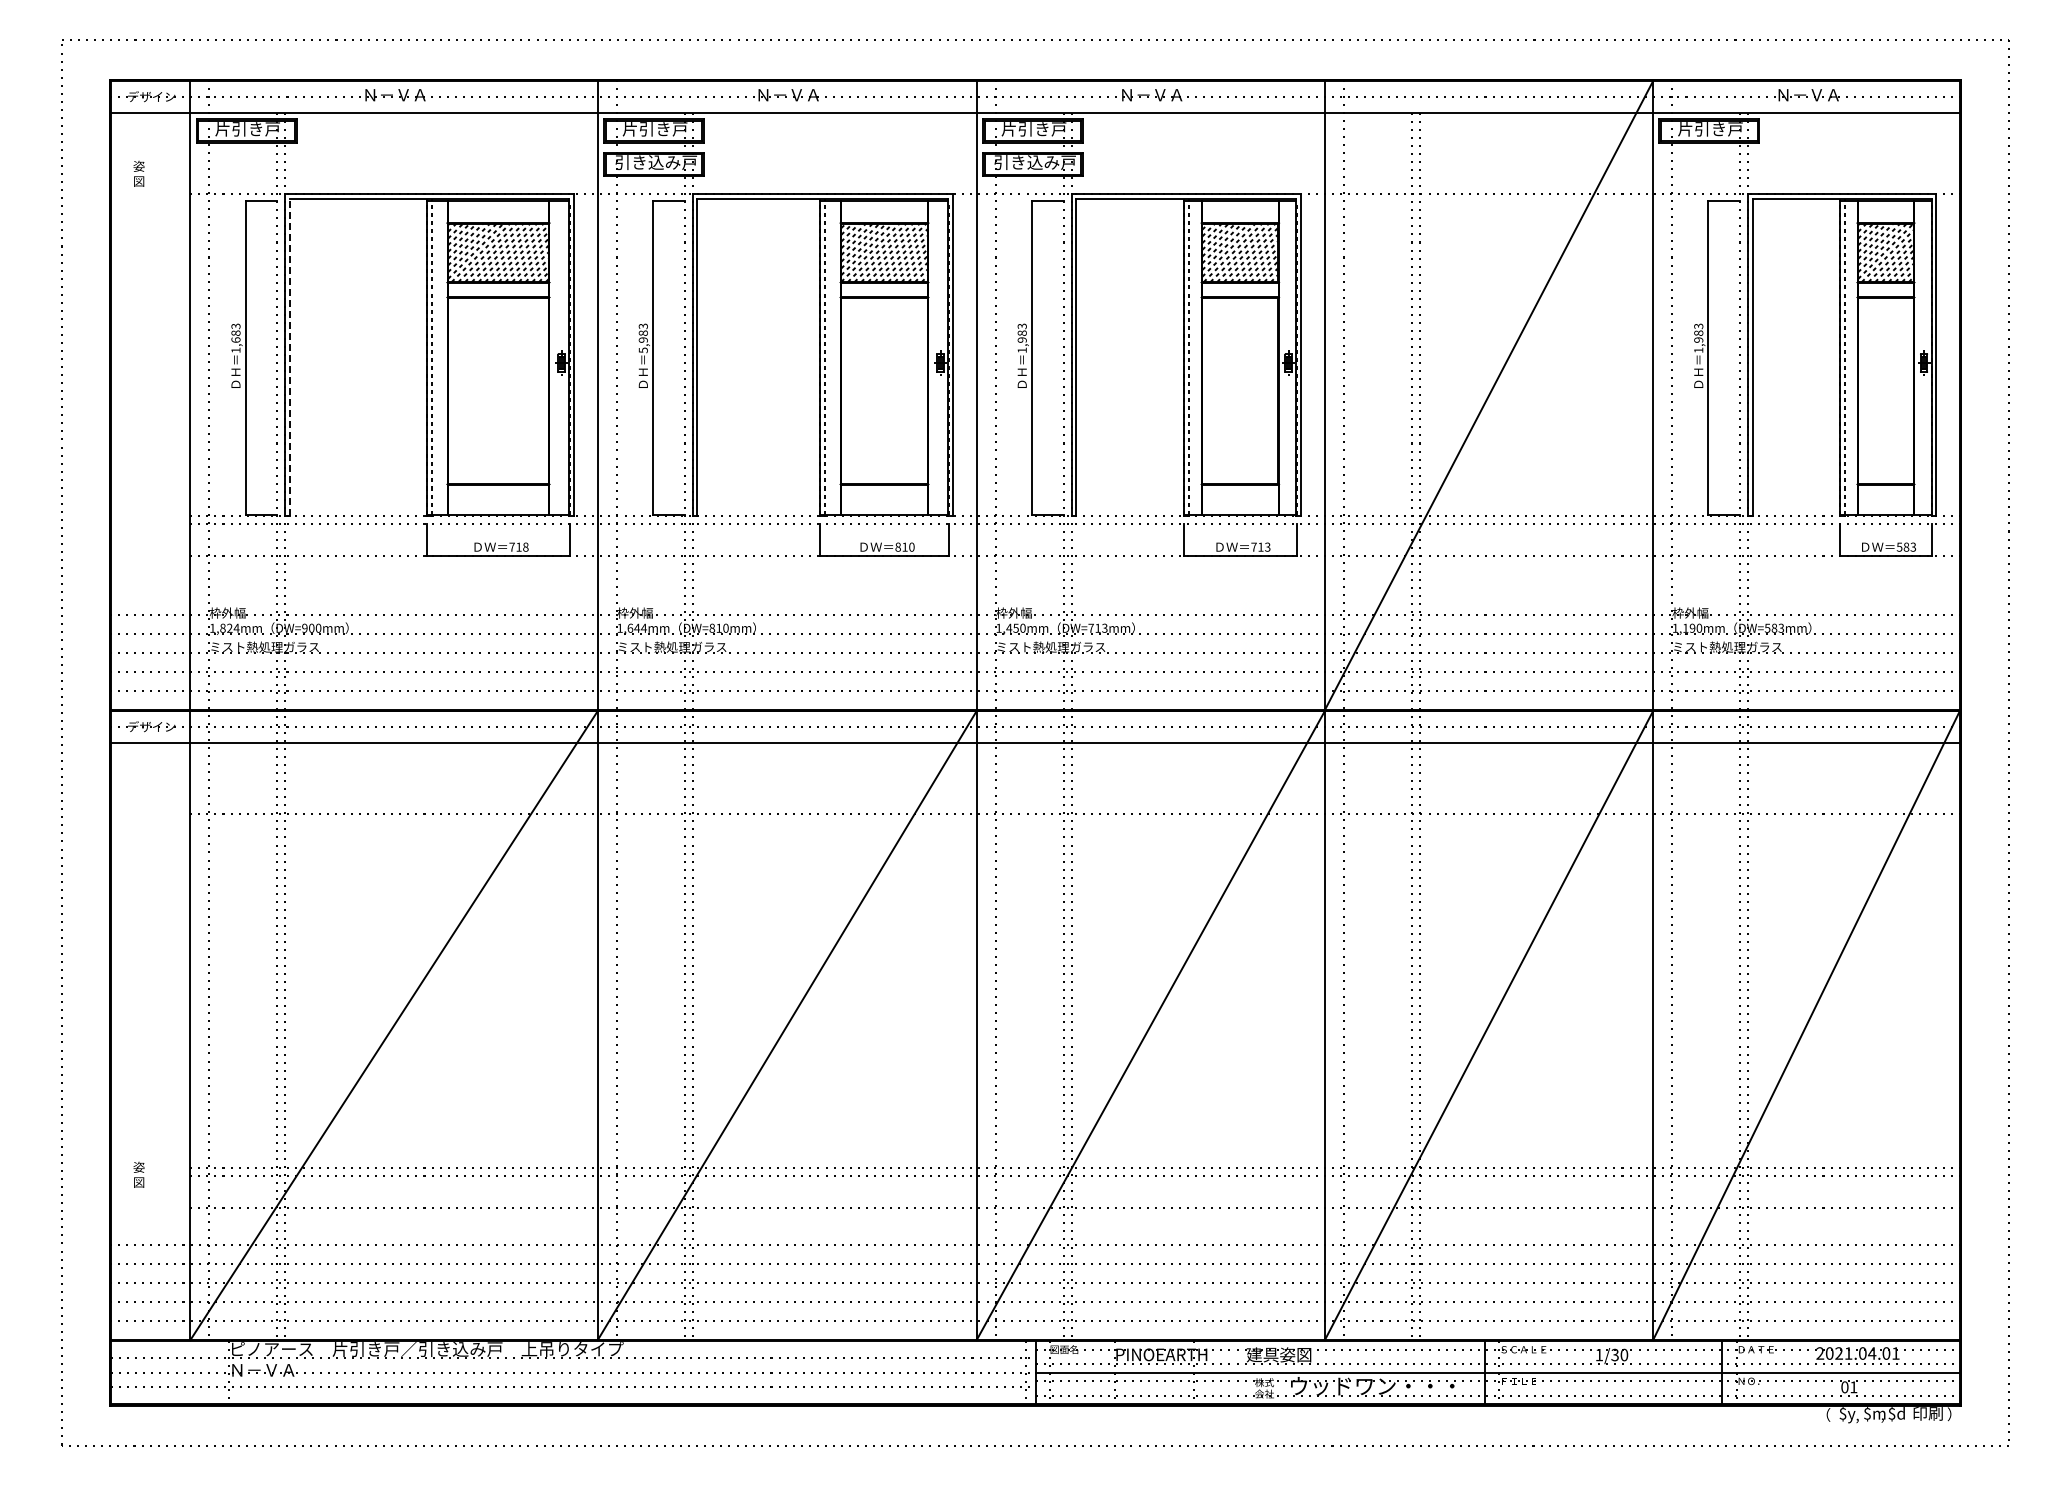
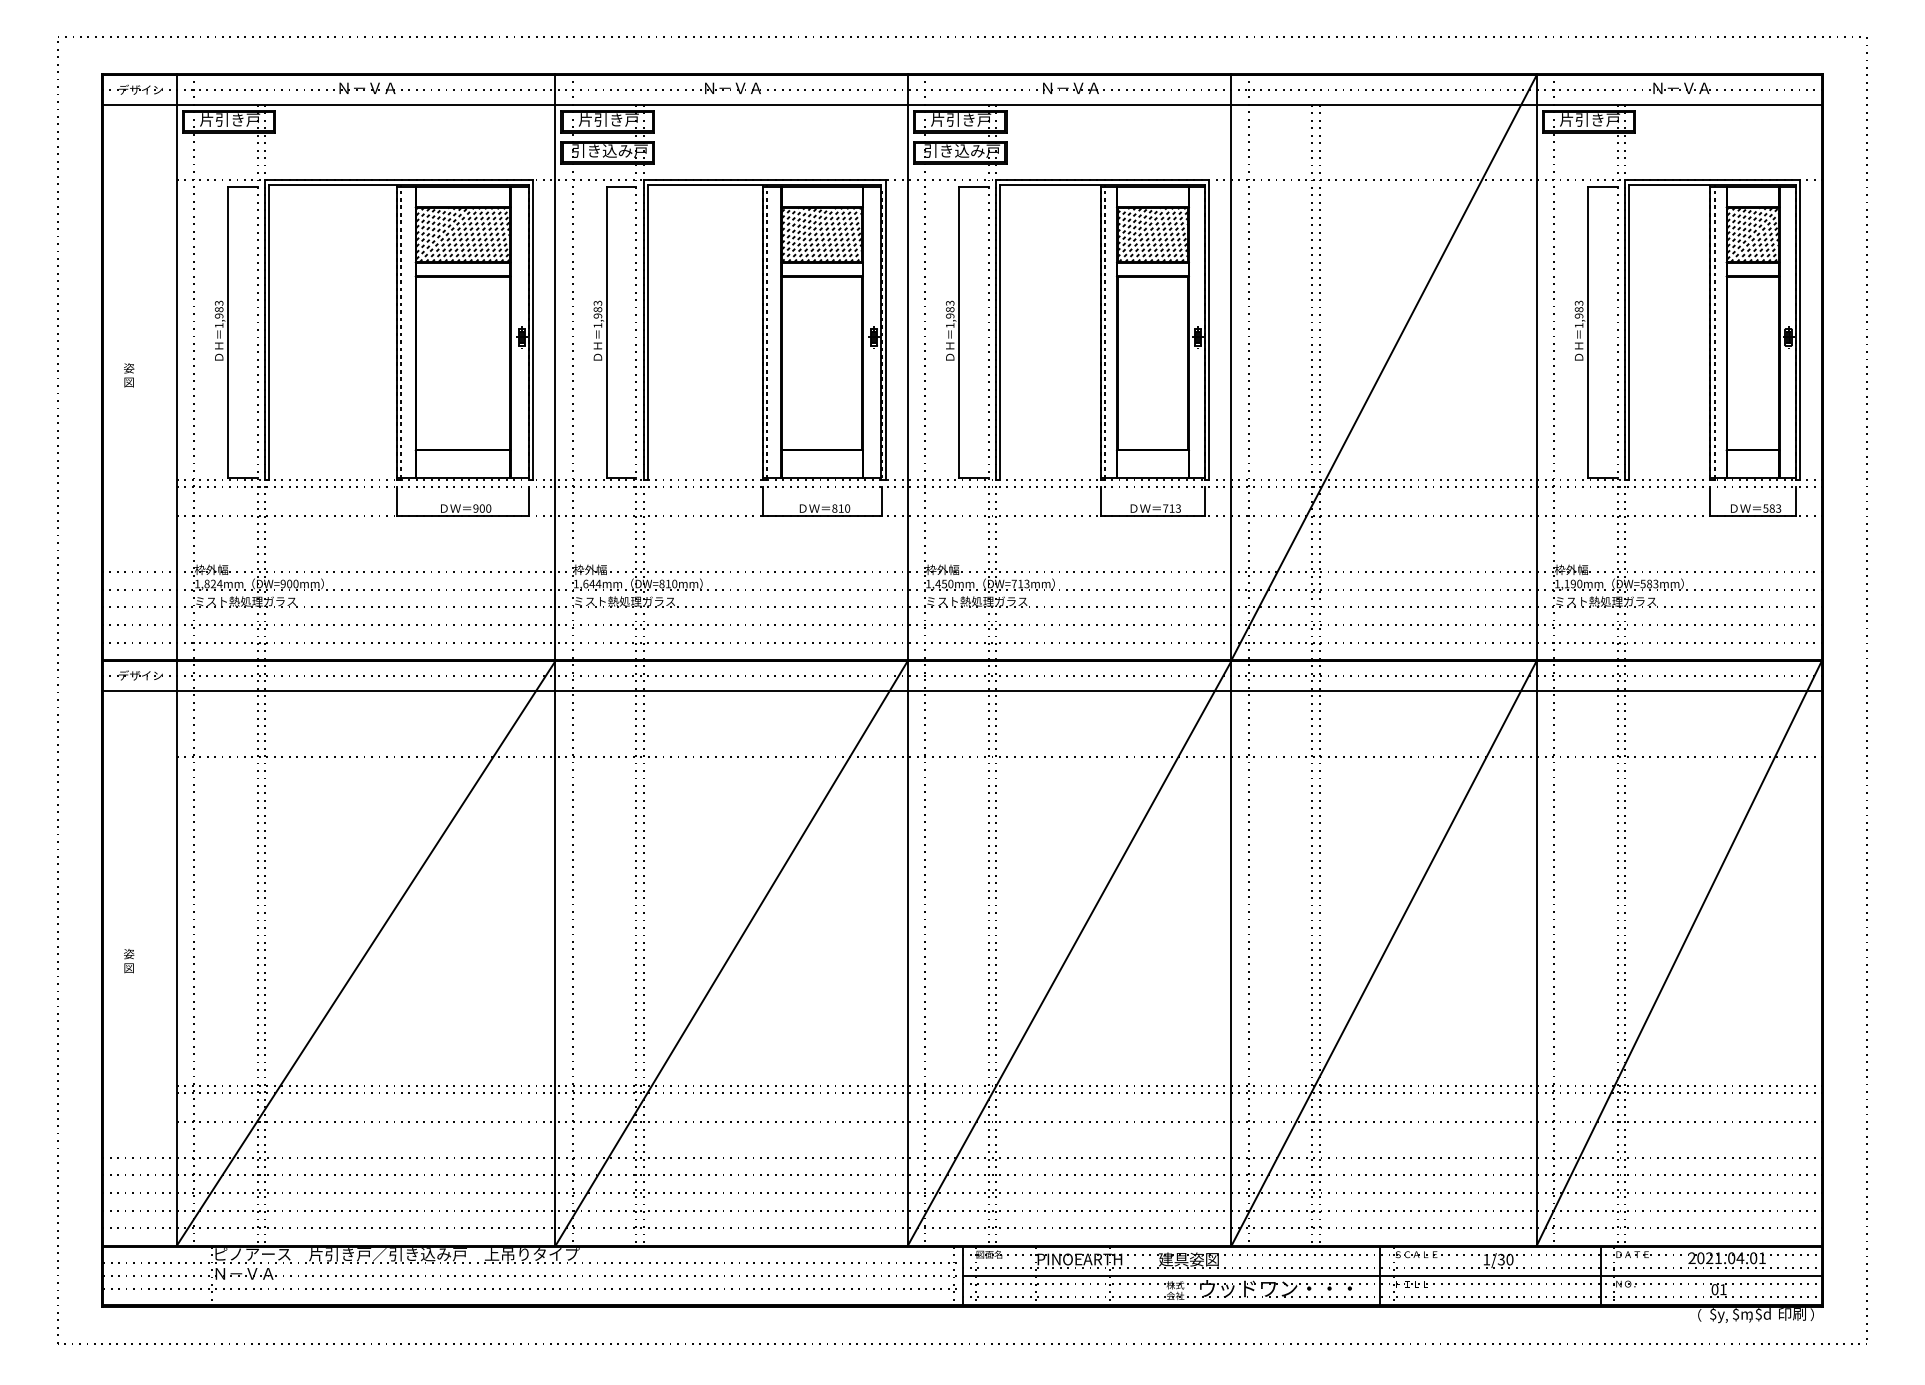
text: (138, 173) -> (128, 375), moved
text: (235, 339) -> (218, 315), 1,683 -> 1,983
text: (642, 350) -> (597, 325), 5,983 -> 1,983
line: (290, 357) -> (269, 332), dashed -> solid
text: (518, 546) -> (481, 507), 718 -> 900
text: (138, 1174) -> (128, 960), moved

